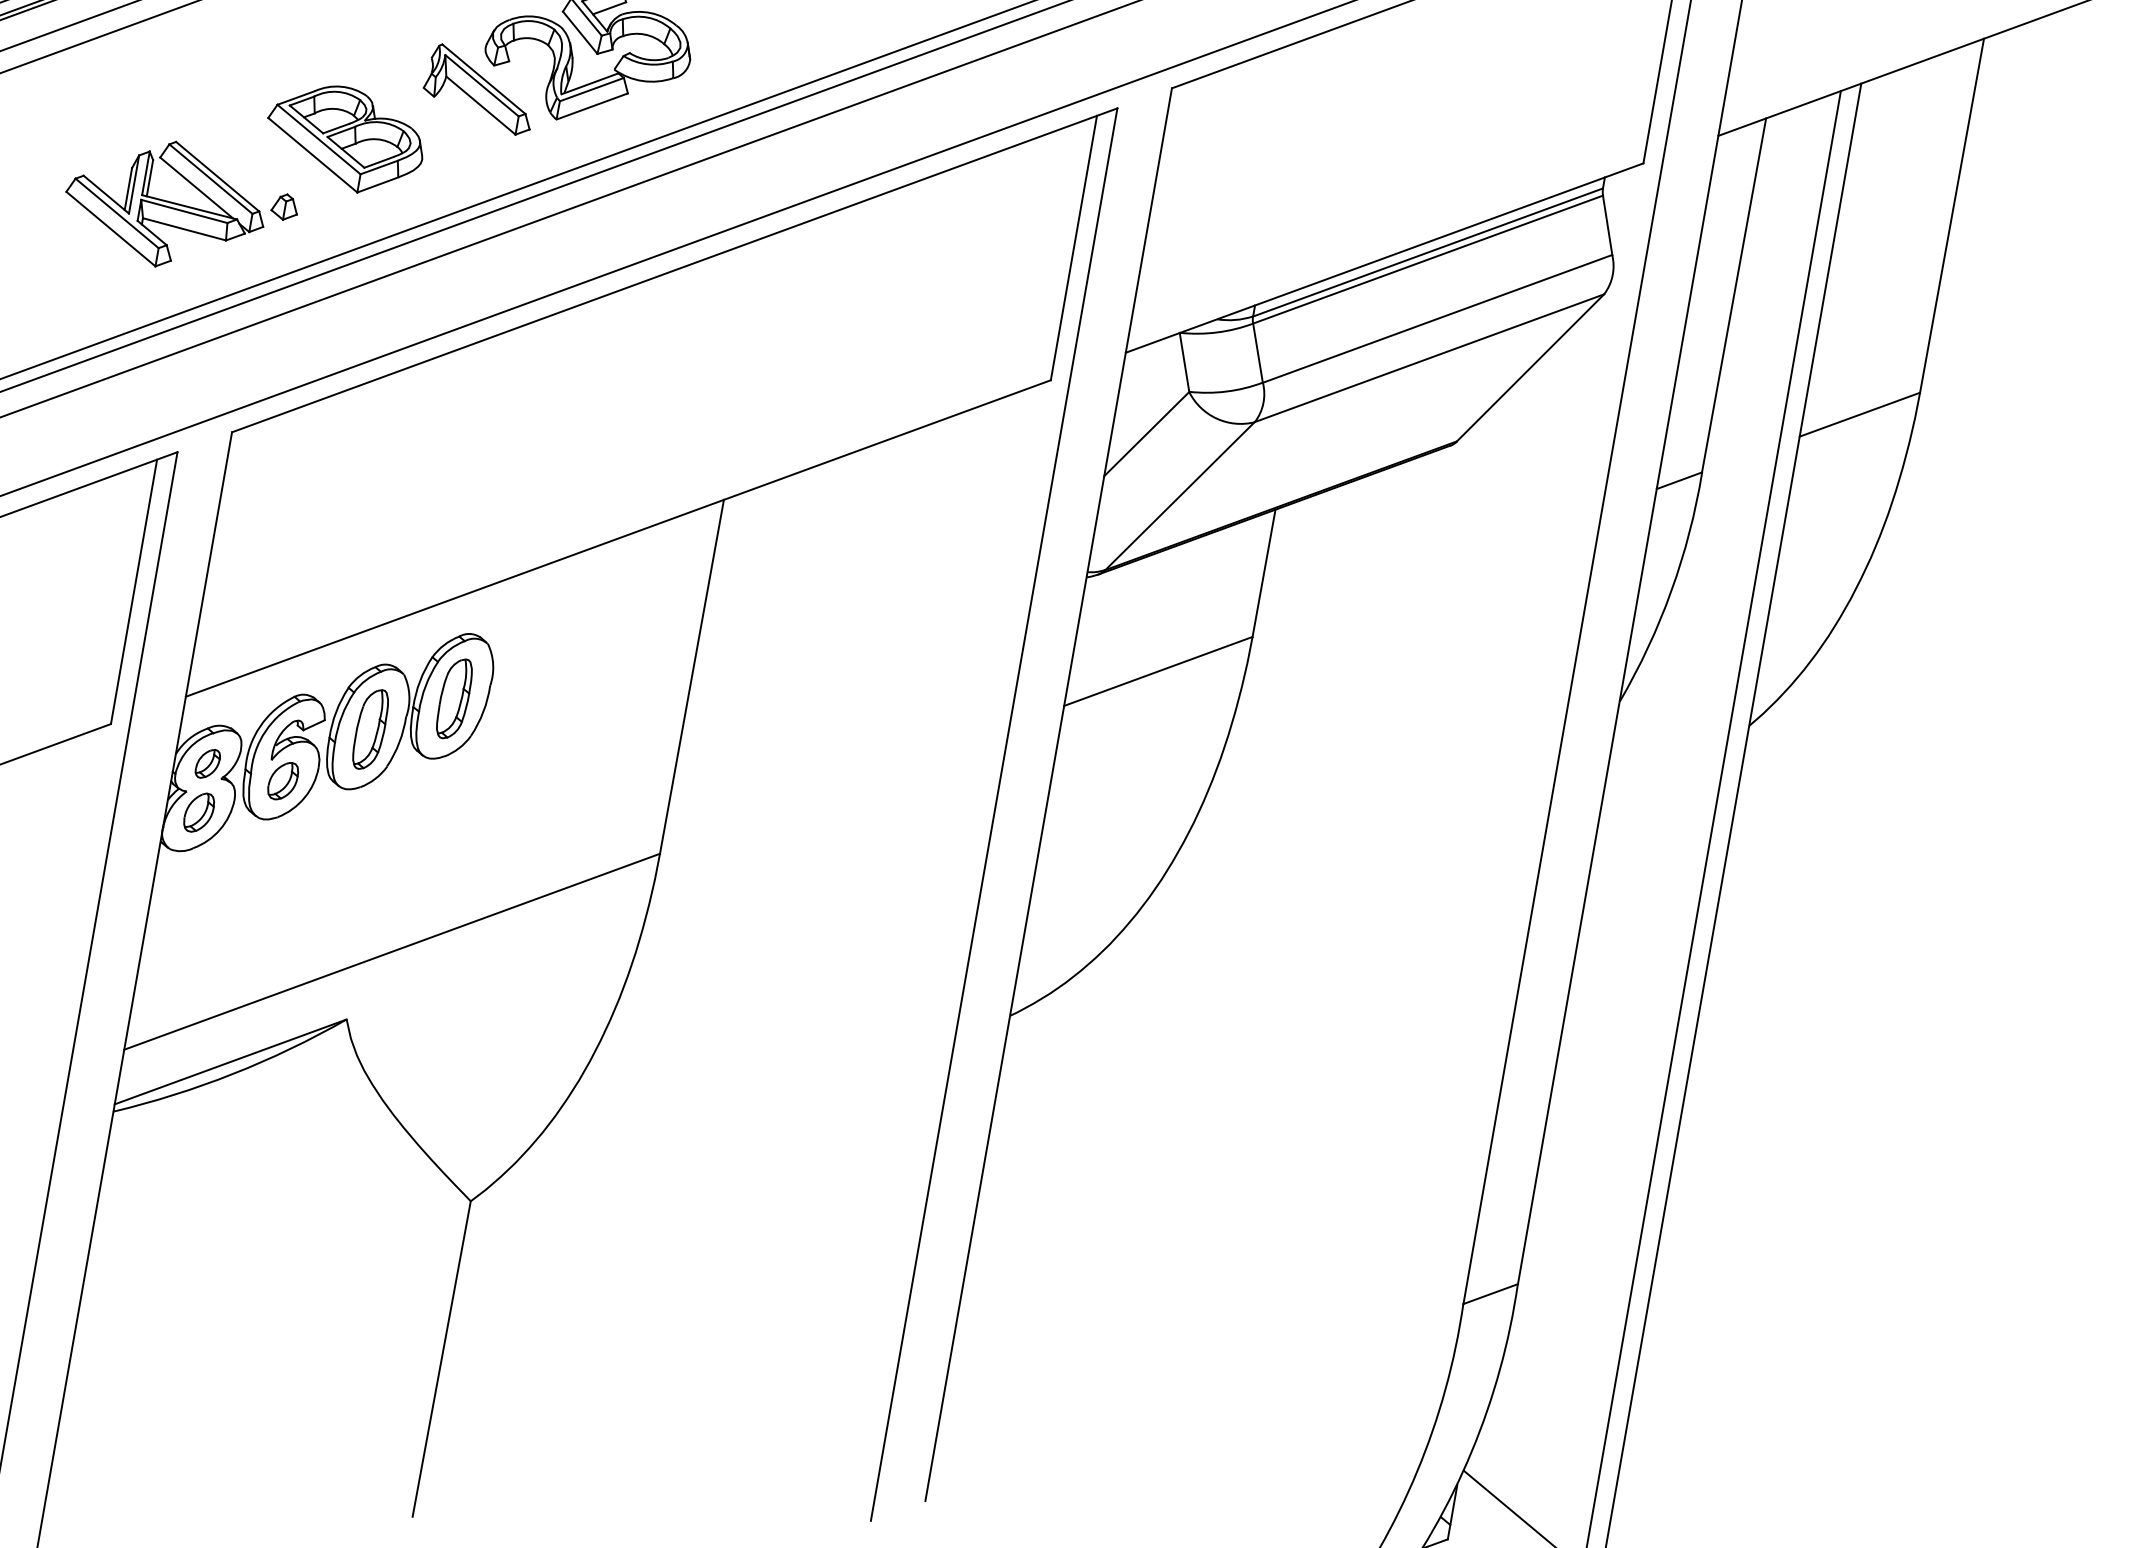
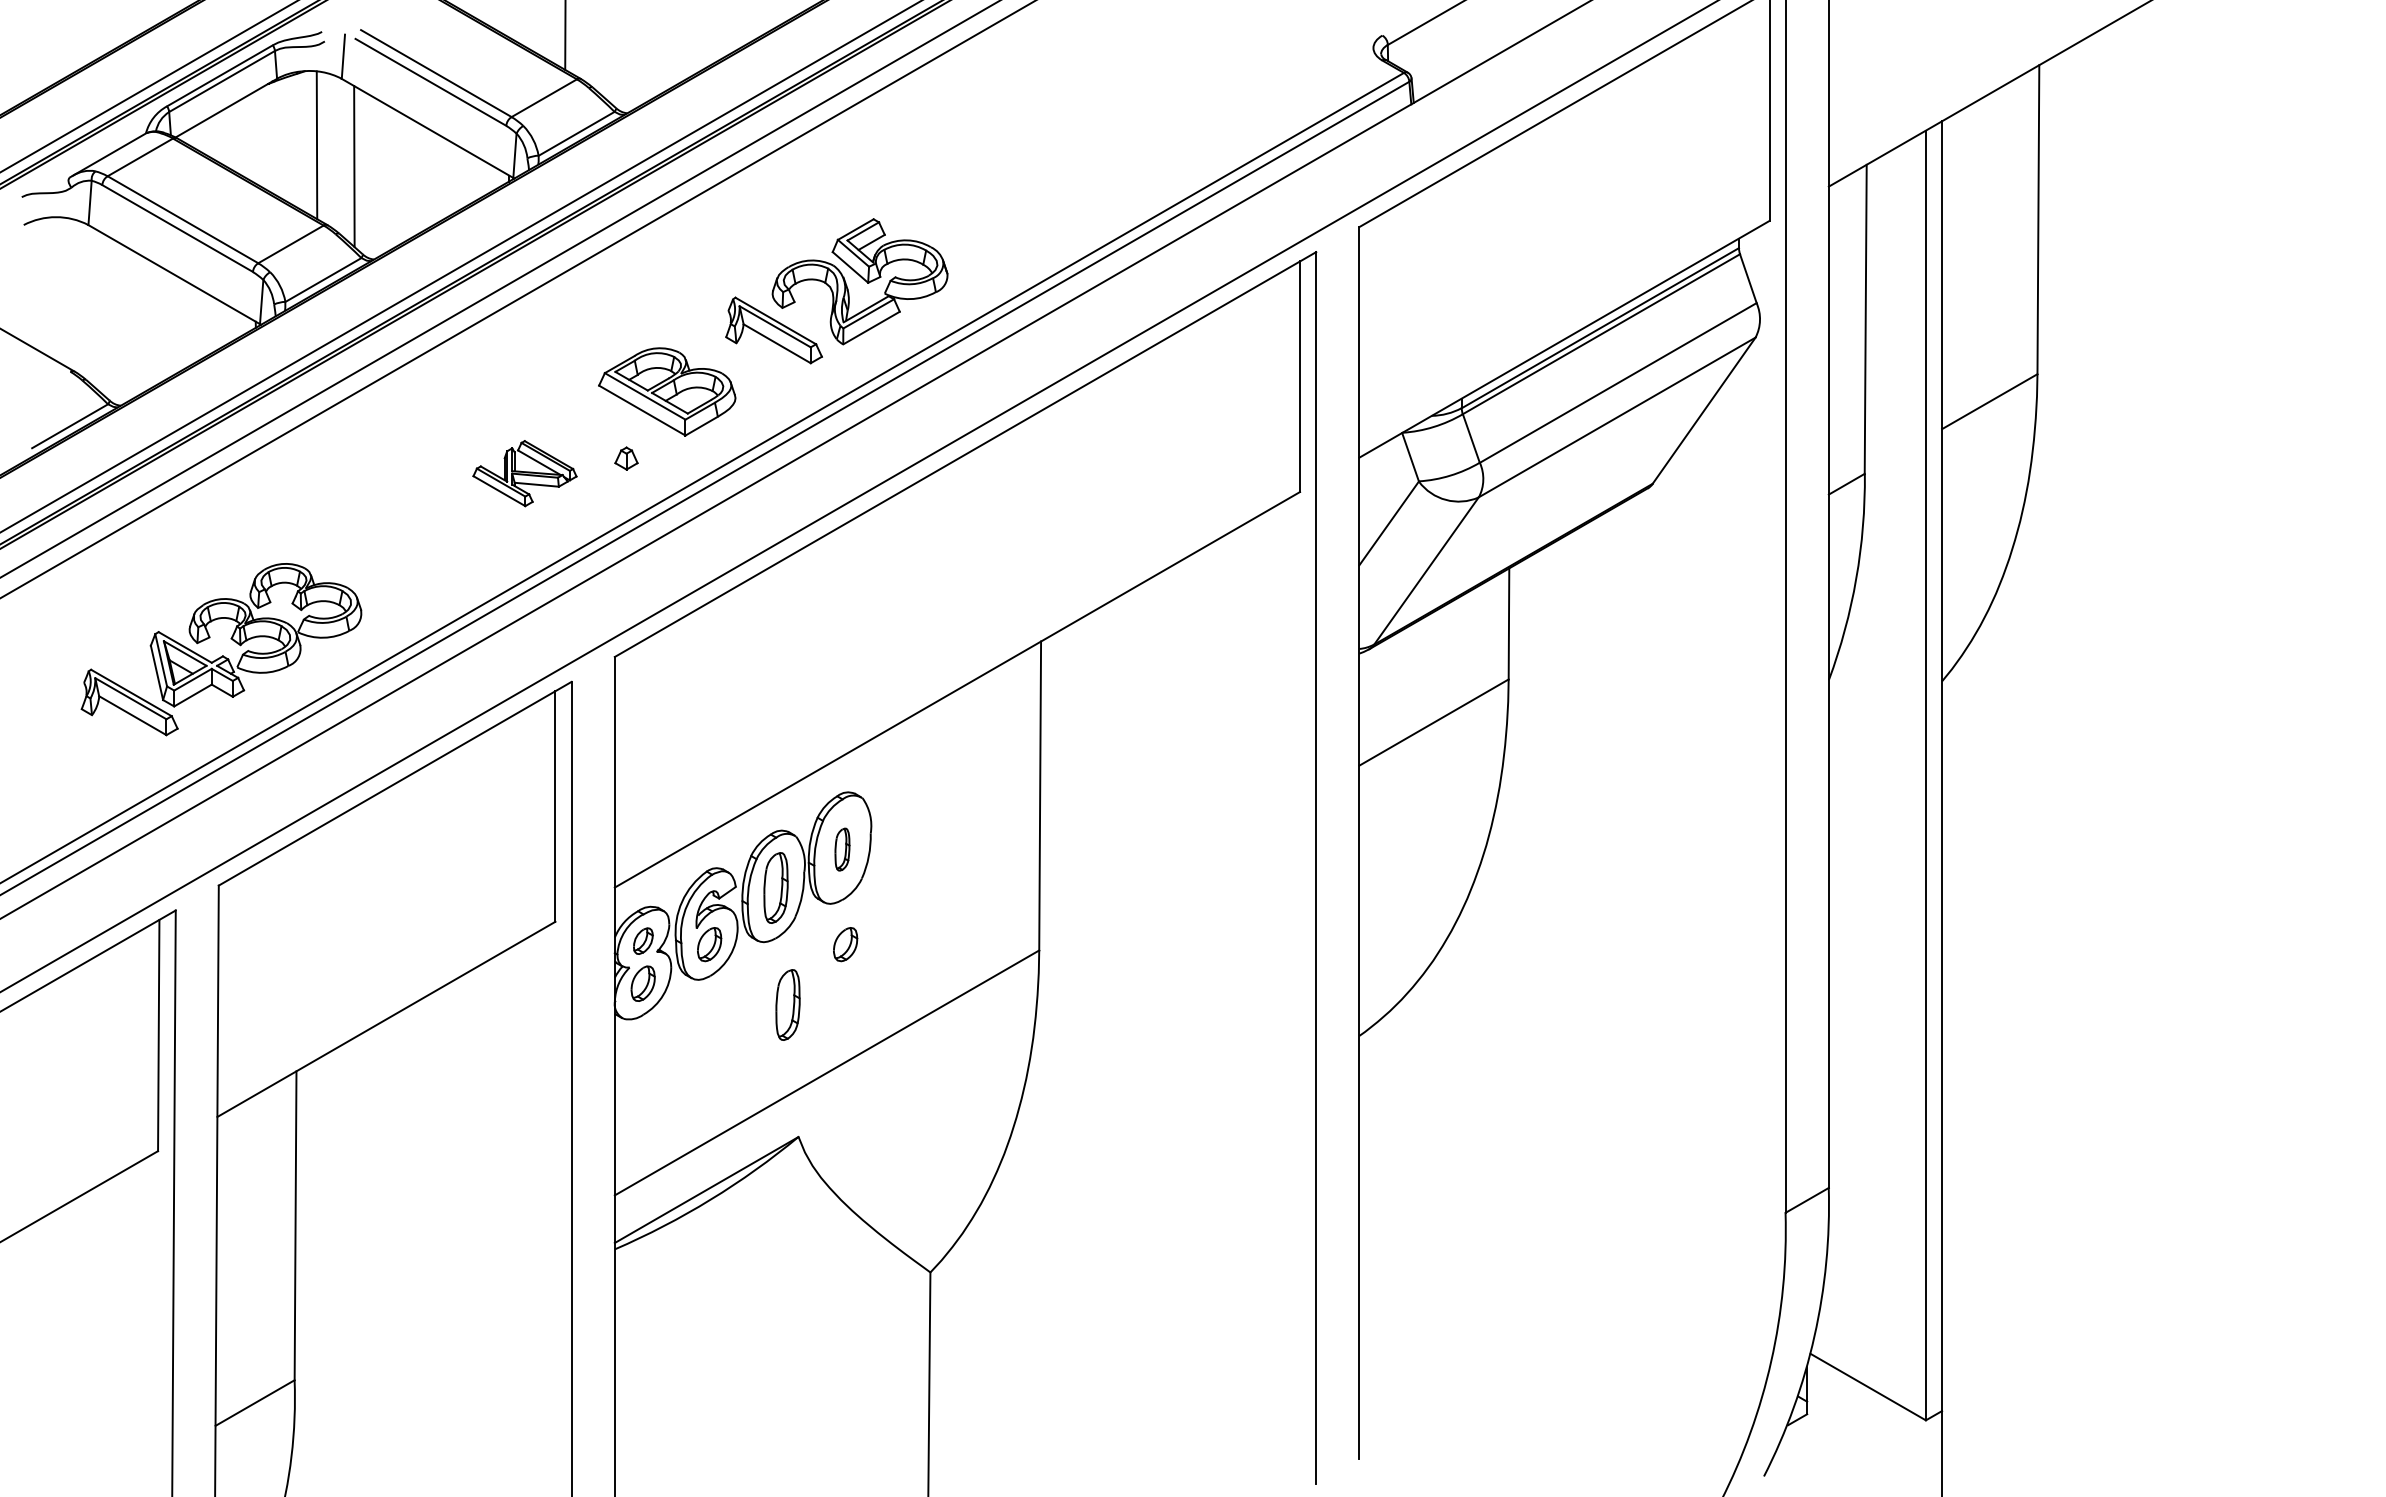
part: (165, 203) -> (524, 473), size x0.6
part: (454, 698) -> (842, 849), size x0.6
part: (439, 808) -> (845, 944), added
part: (360, 865) -> (787, 1004), added

